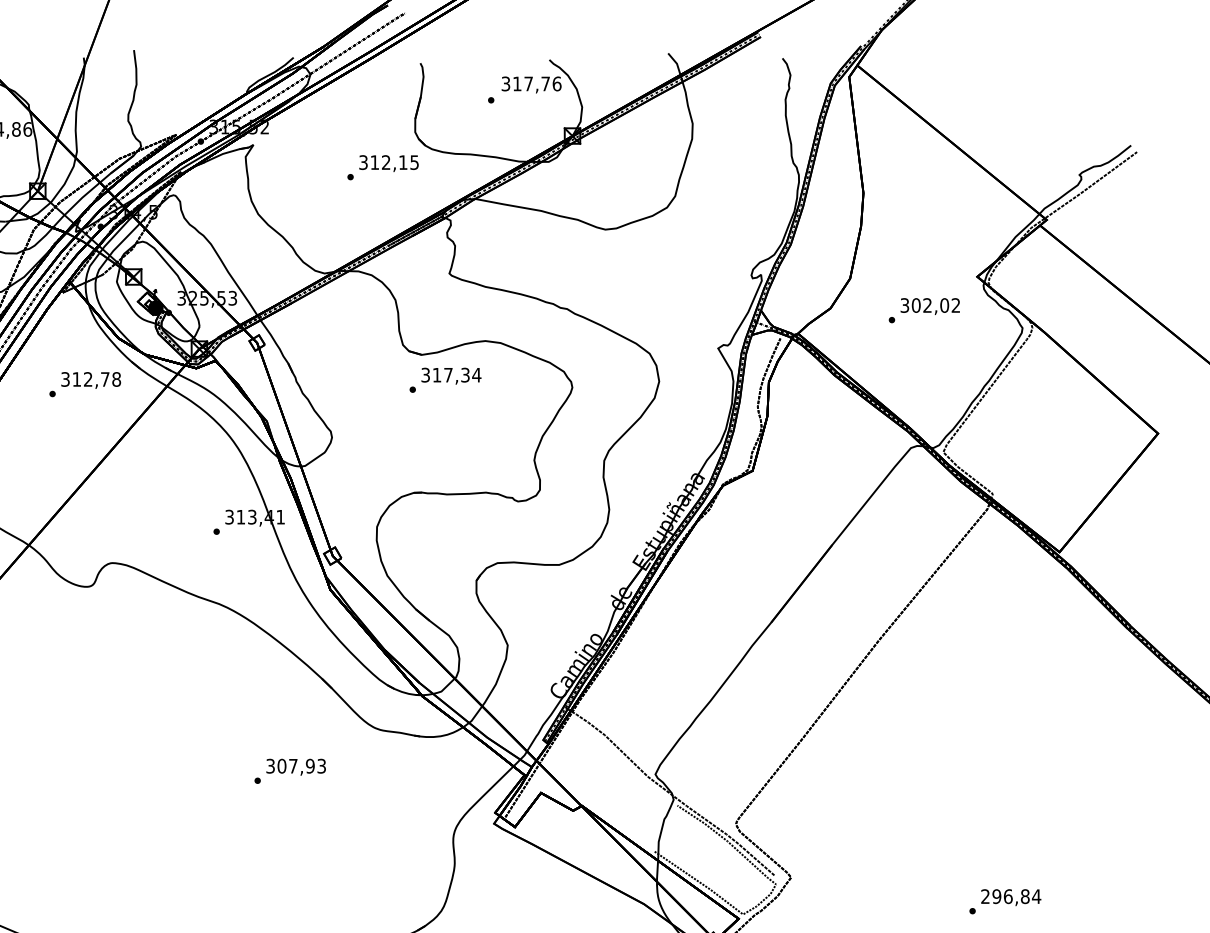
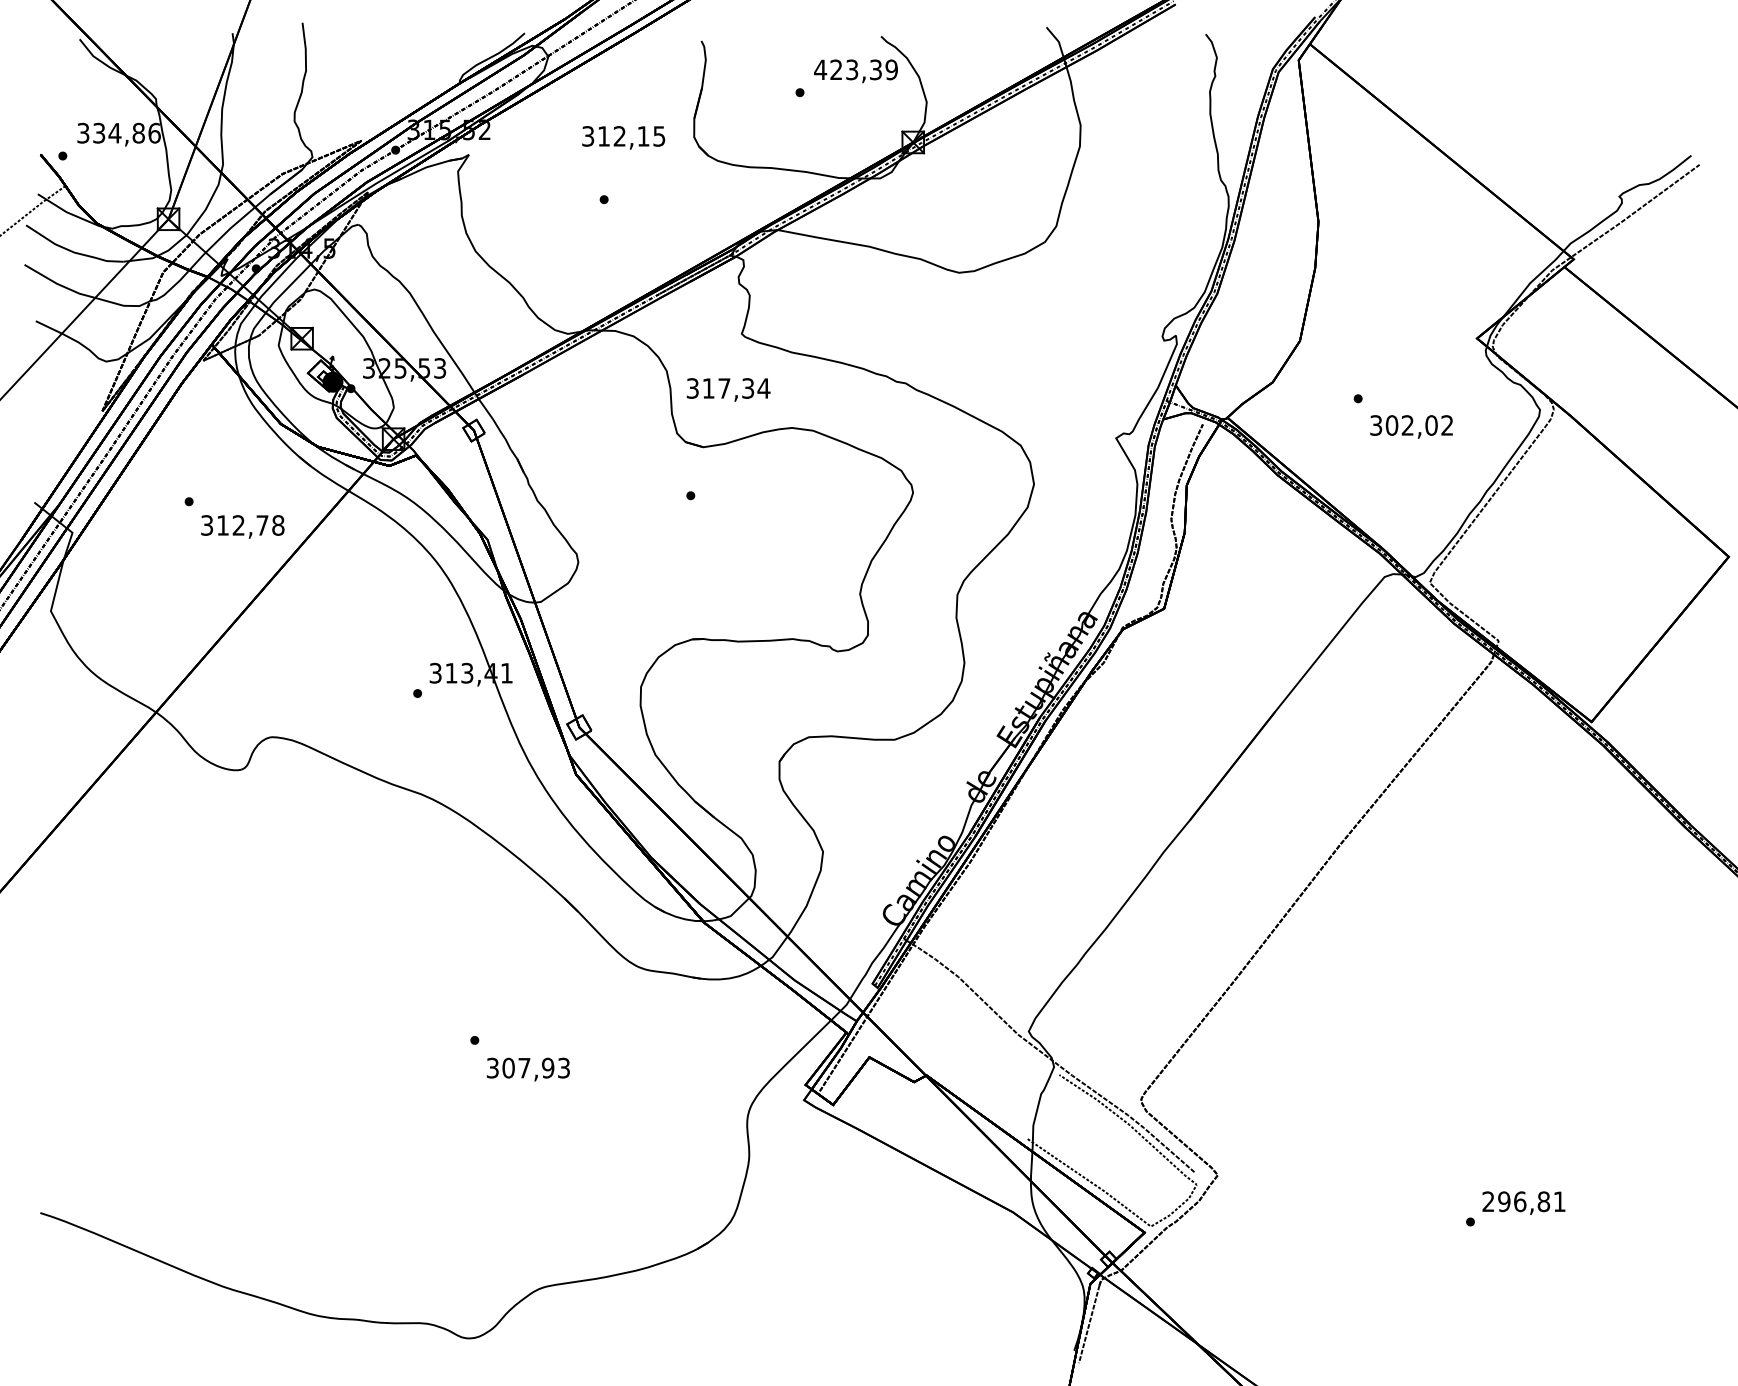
text: (531, 83) -> (856, 69), 317,76 -> 423,39
text: (388, 163) -> (623, 137), moved
text: (930, 306) -> (1411, 426), moved
text: (451, 375) -> (728, 389), moved
text: (90, 380) -> (242, 526), moved
text: (295, 767) -> (527, 1069), moved
text: (1036, 896) -> (1559, 1201), 296,84 -> 296,81

